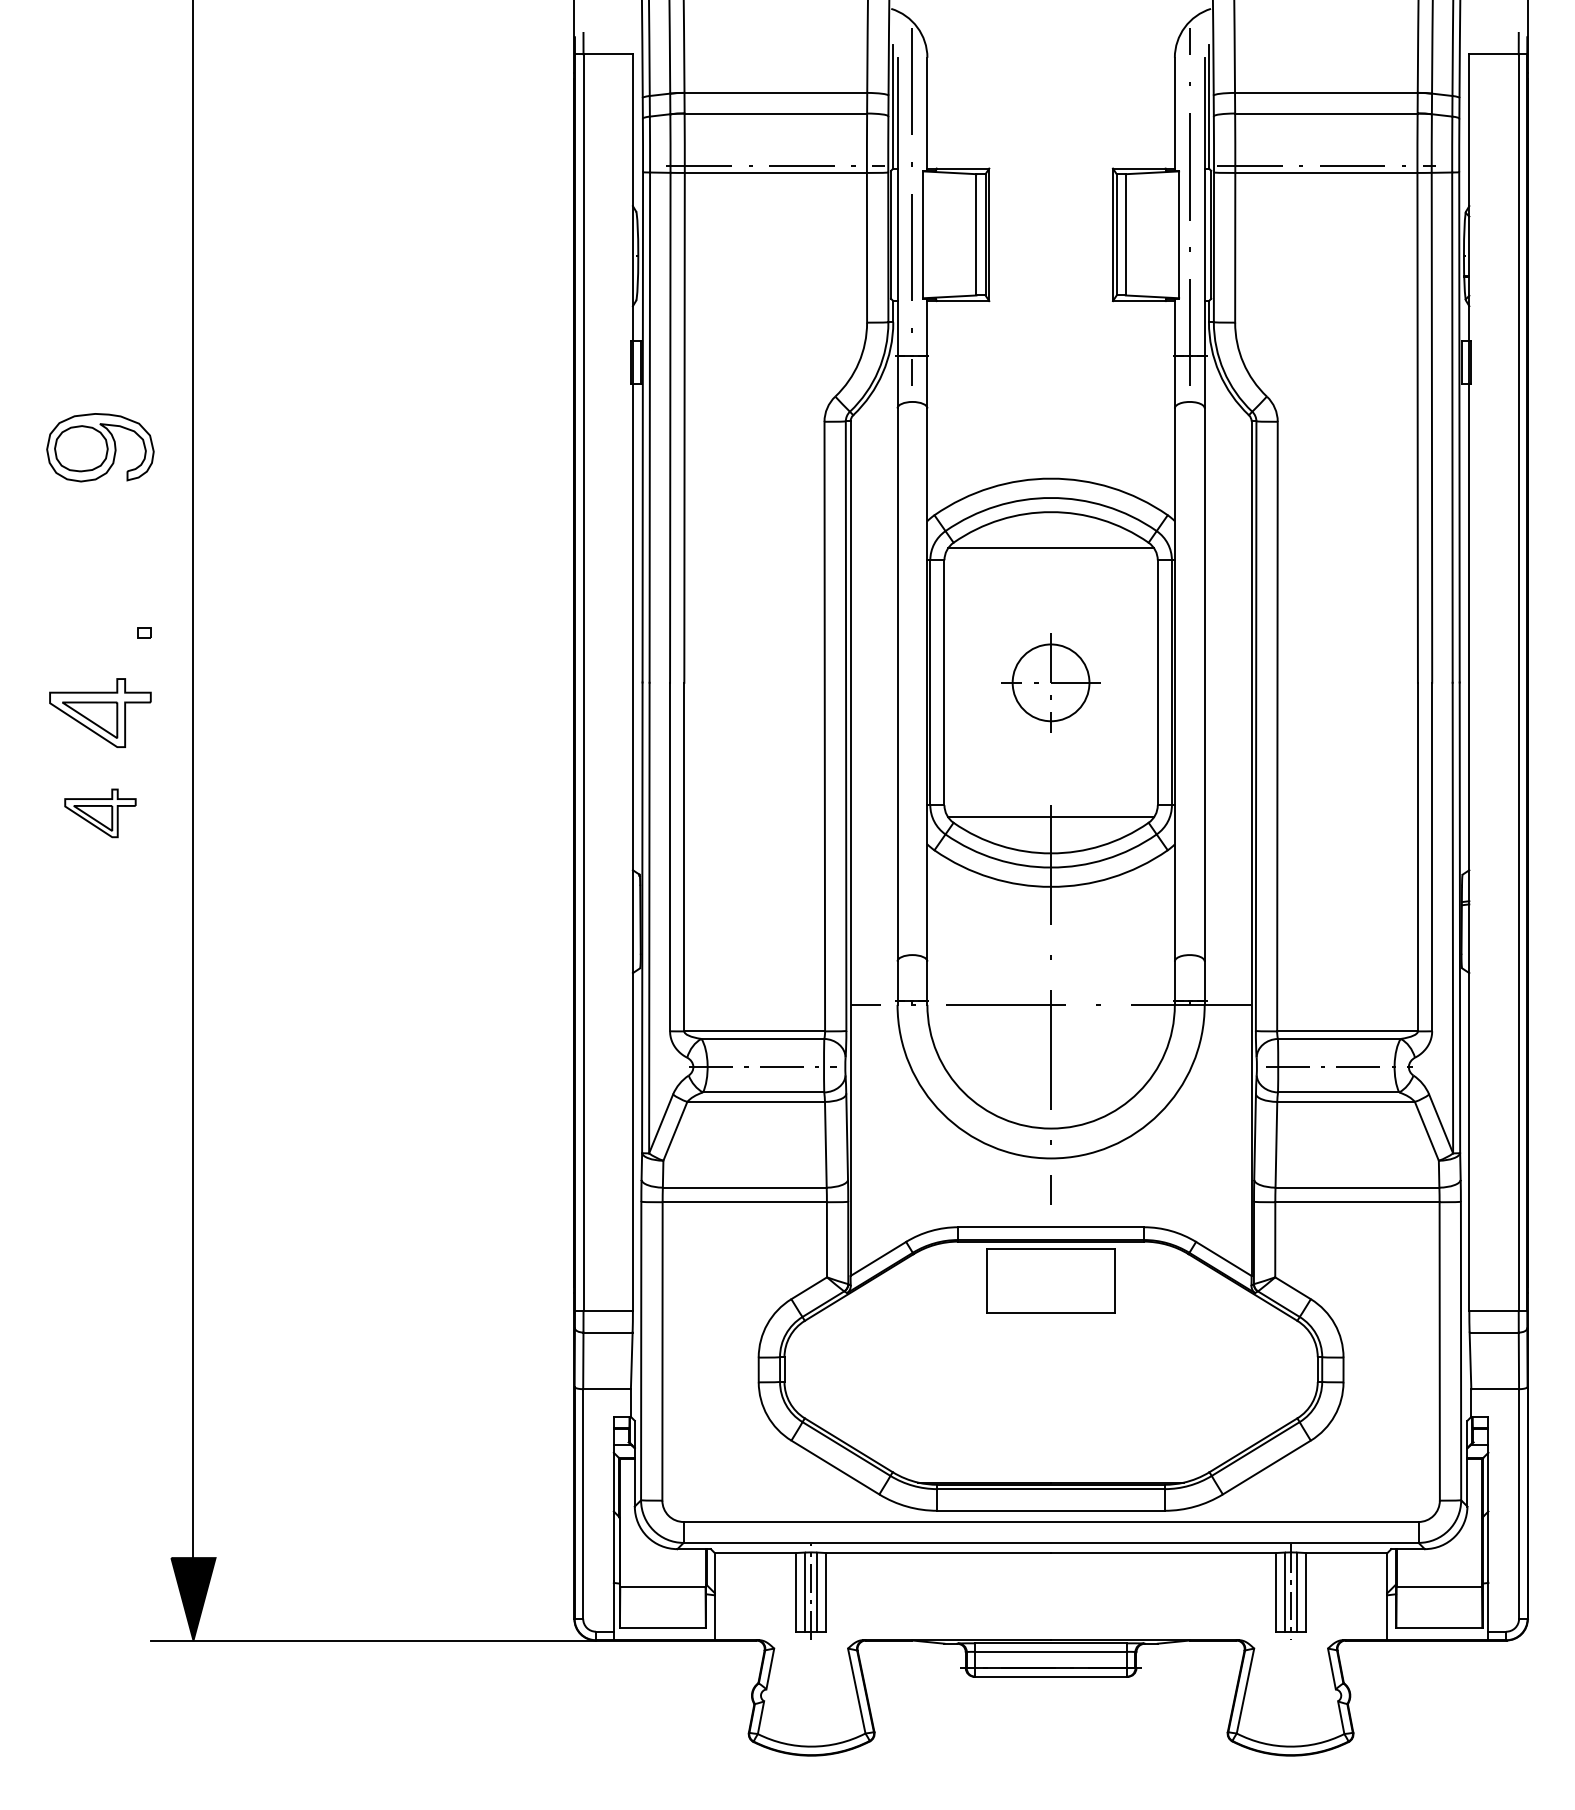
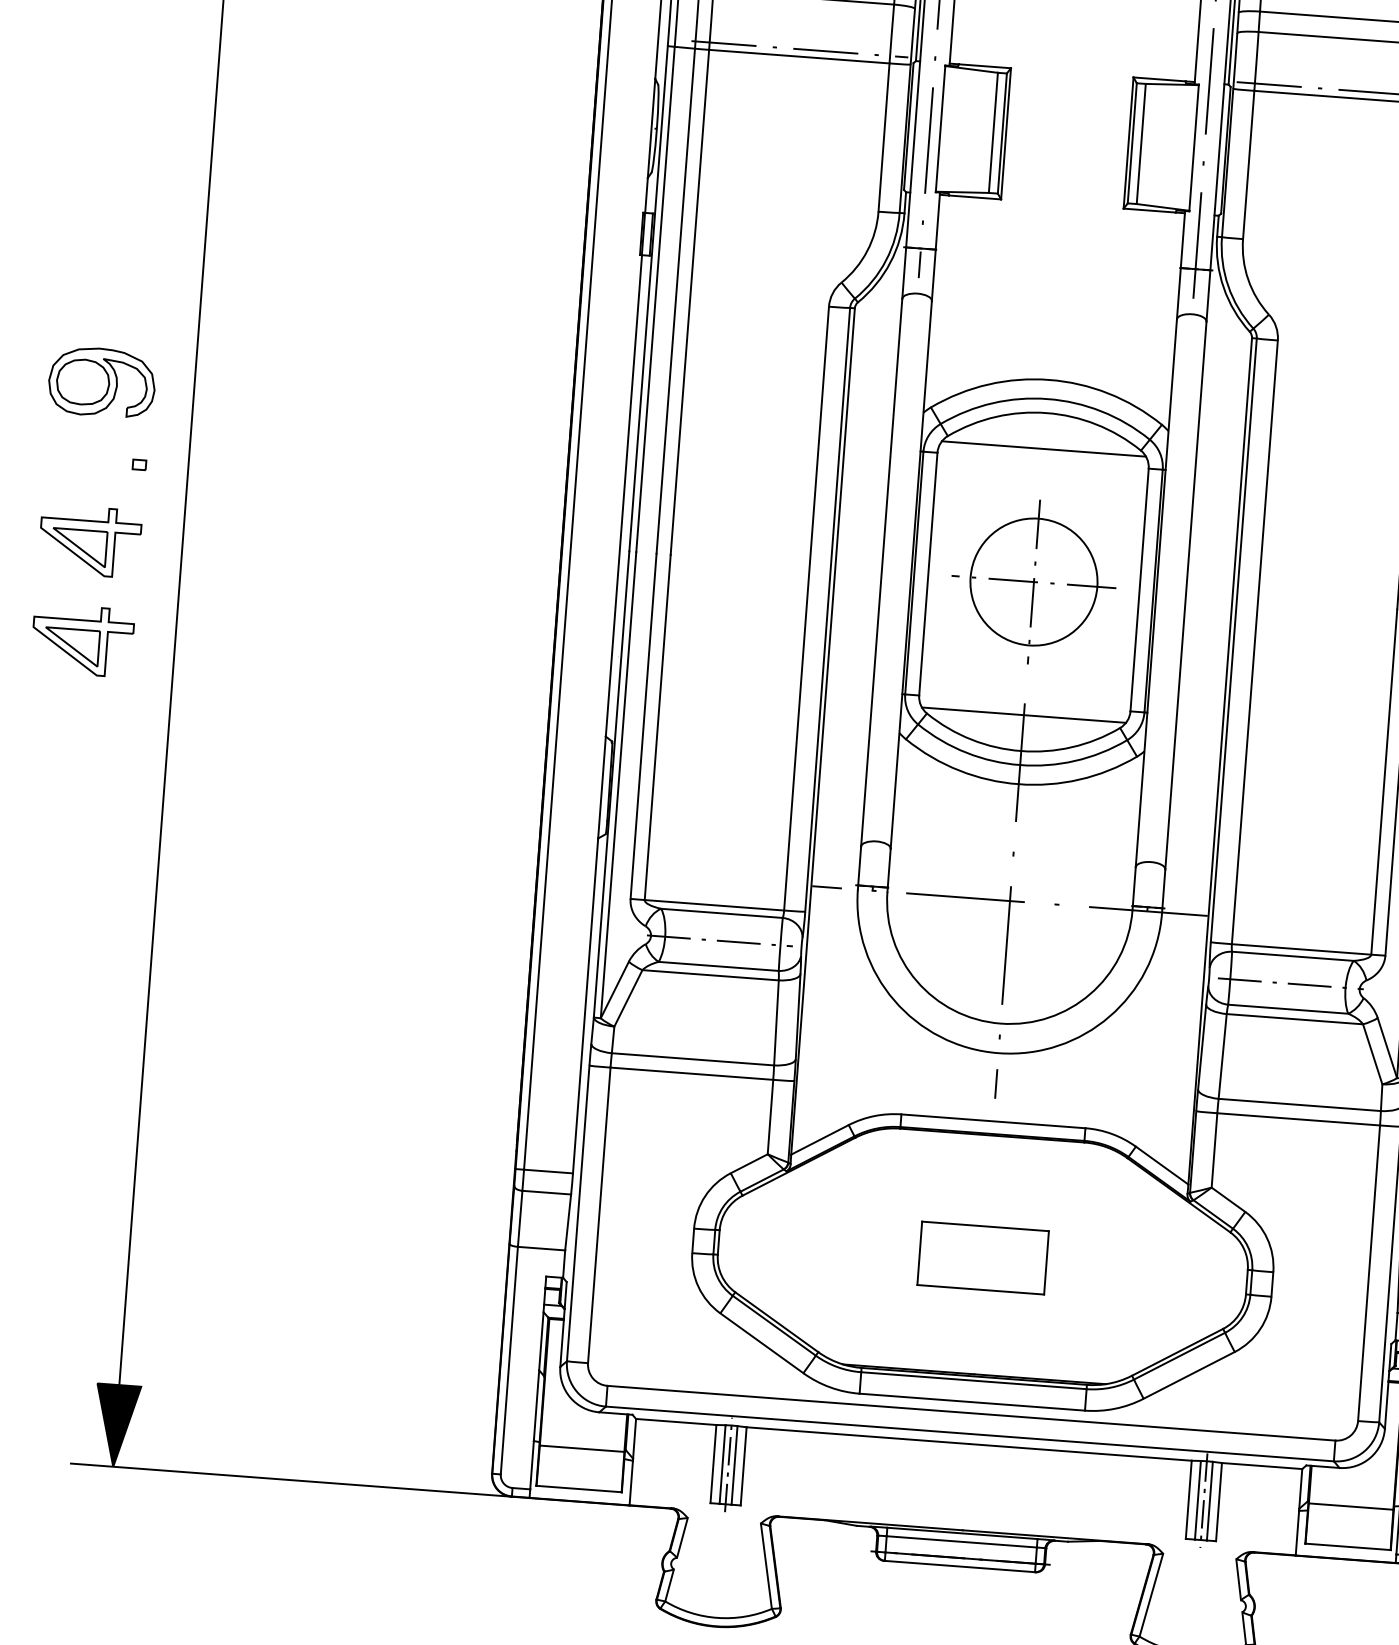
part: (100, 447) -> (102, 382), moved
part: (1050, 682) -> (1033, 581), size x1.67
part: (100, 813) -> (82, 640), size x1.43
part: (1050, 1280) -> (982, 1257), moved

